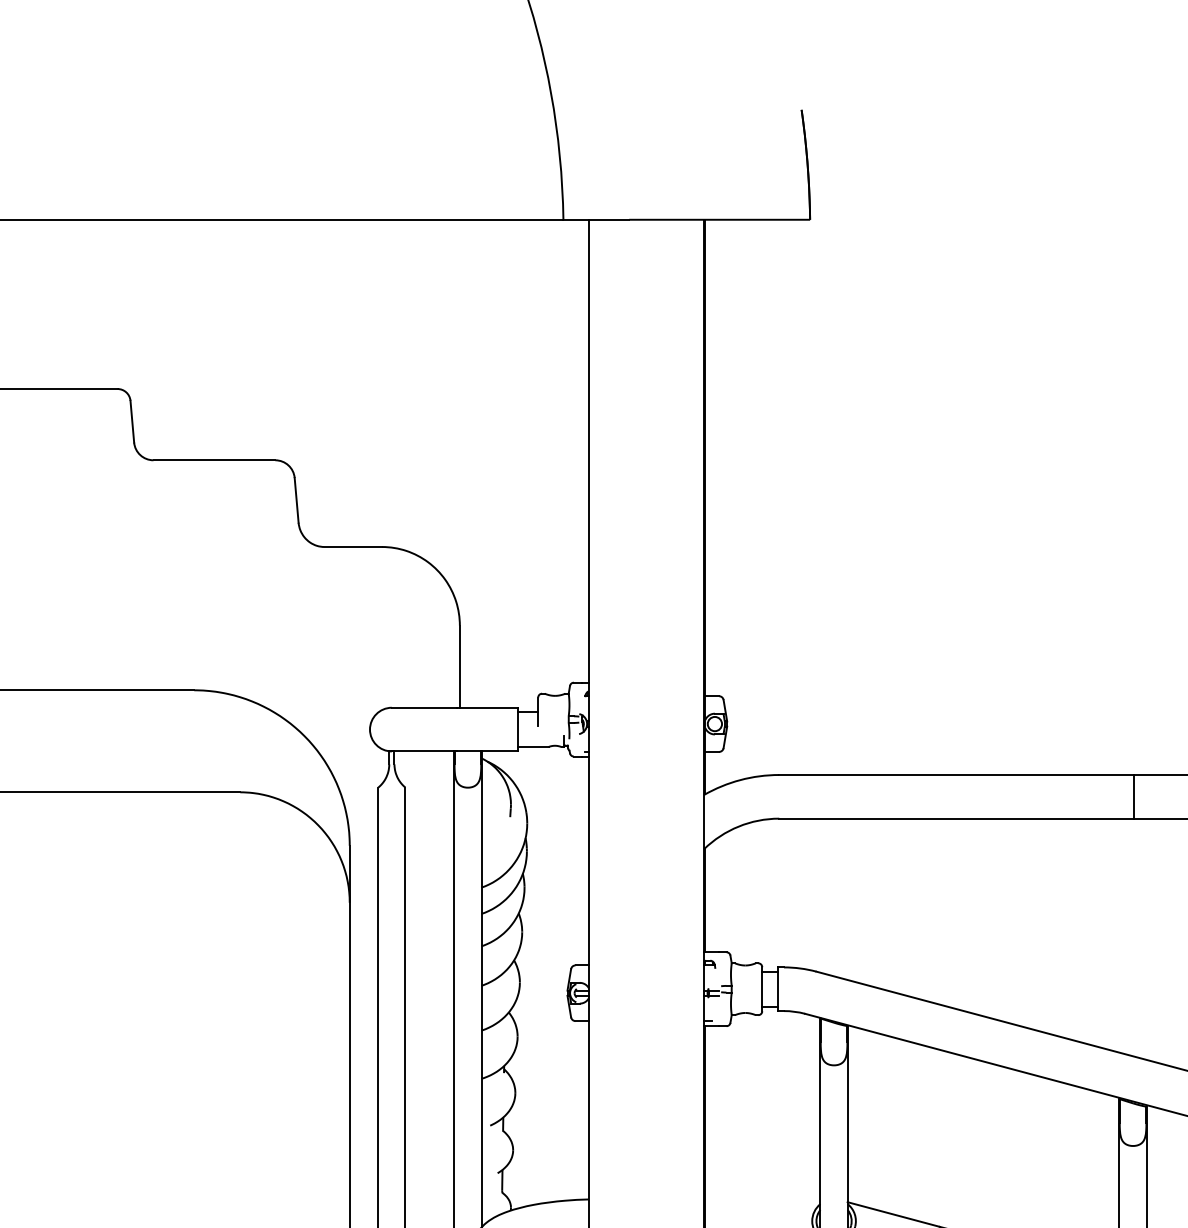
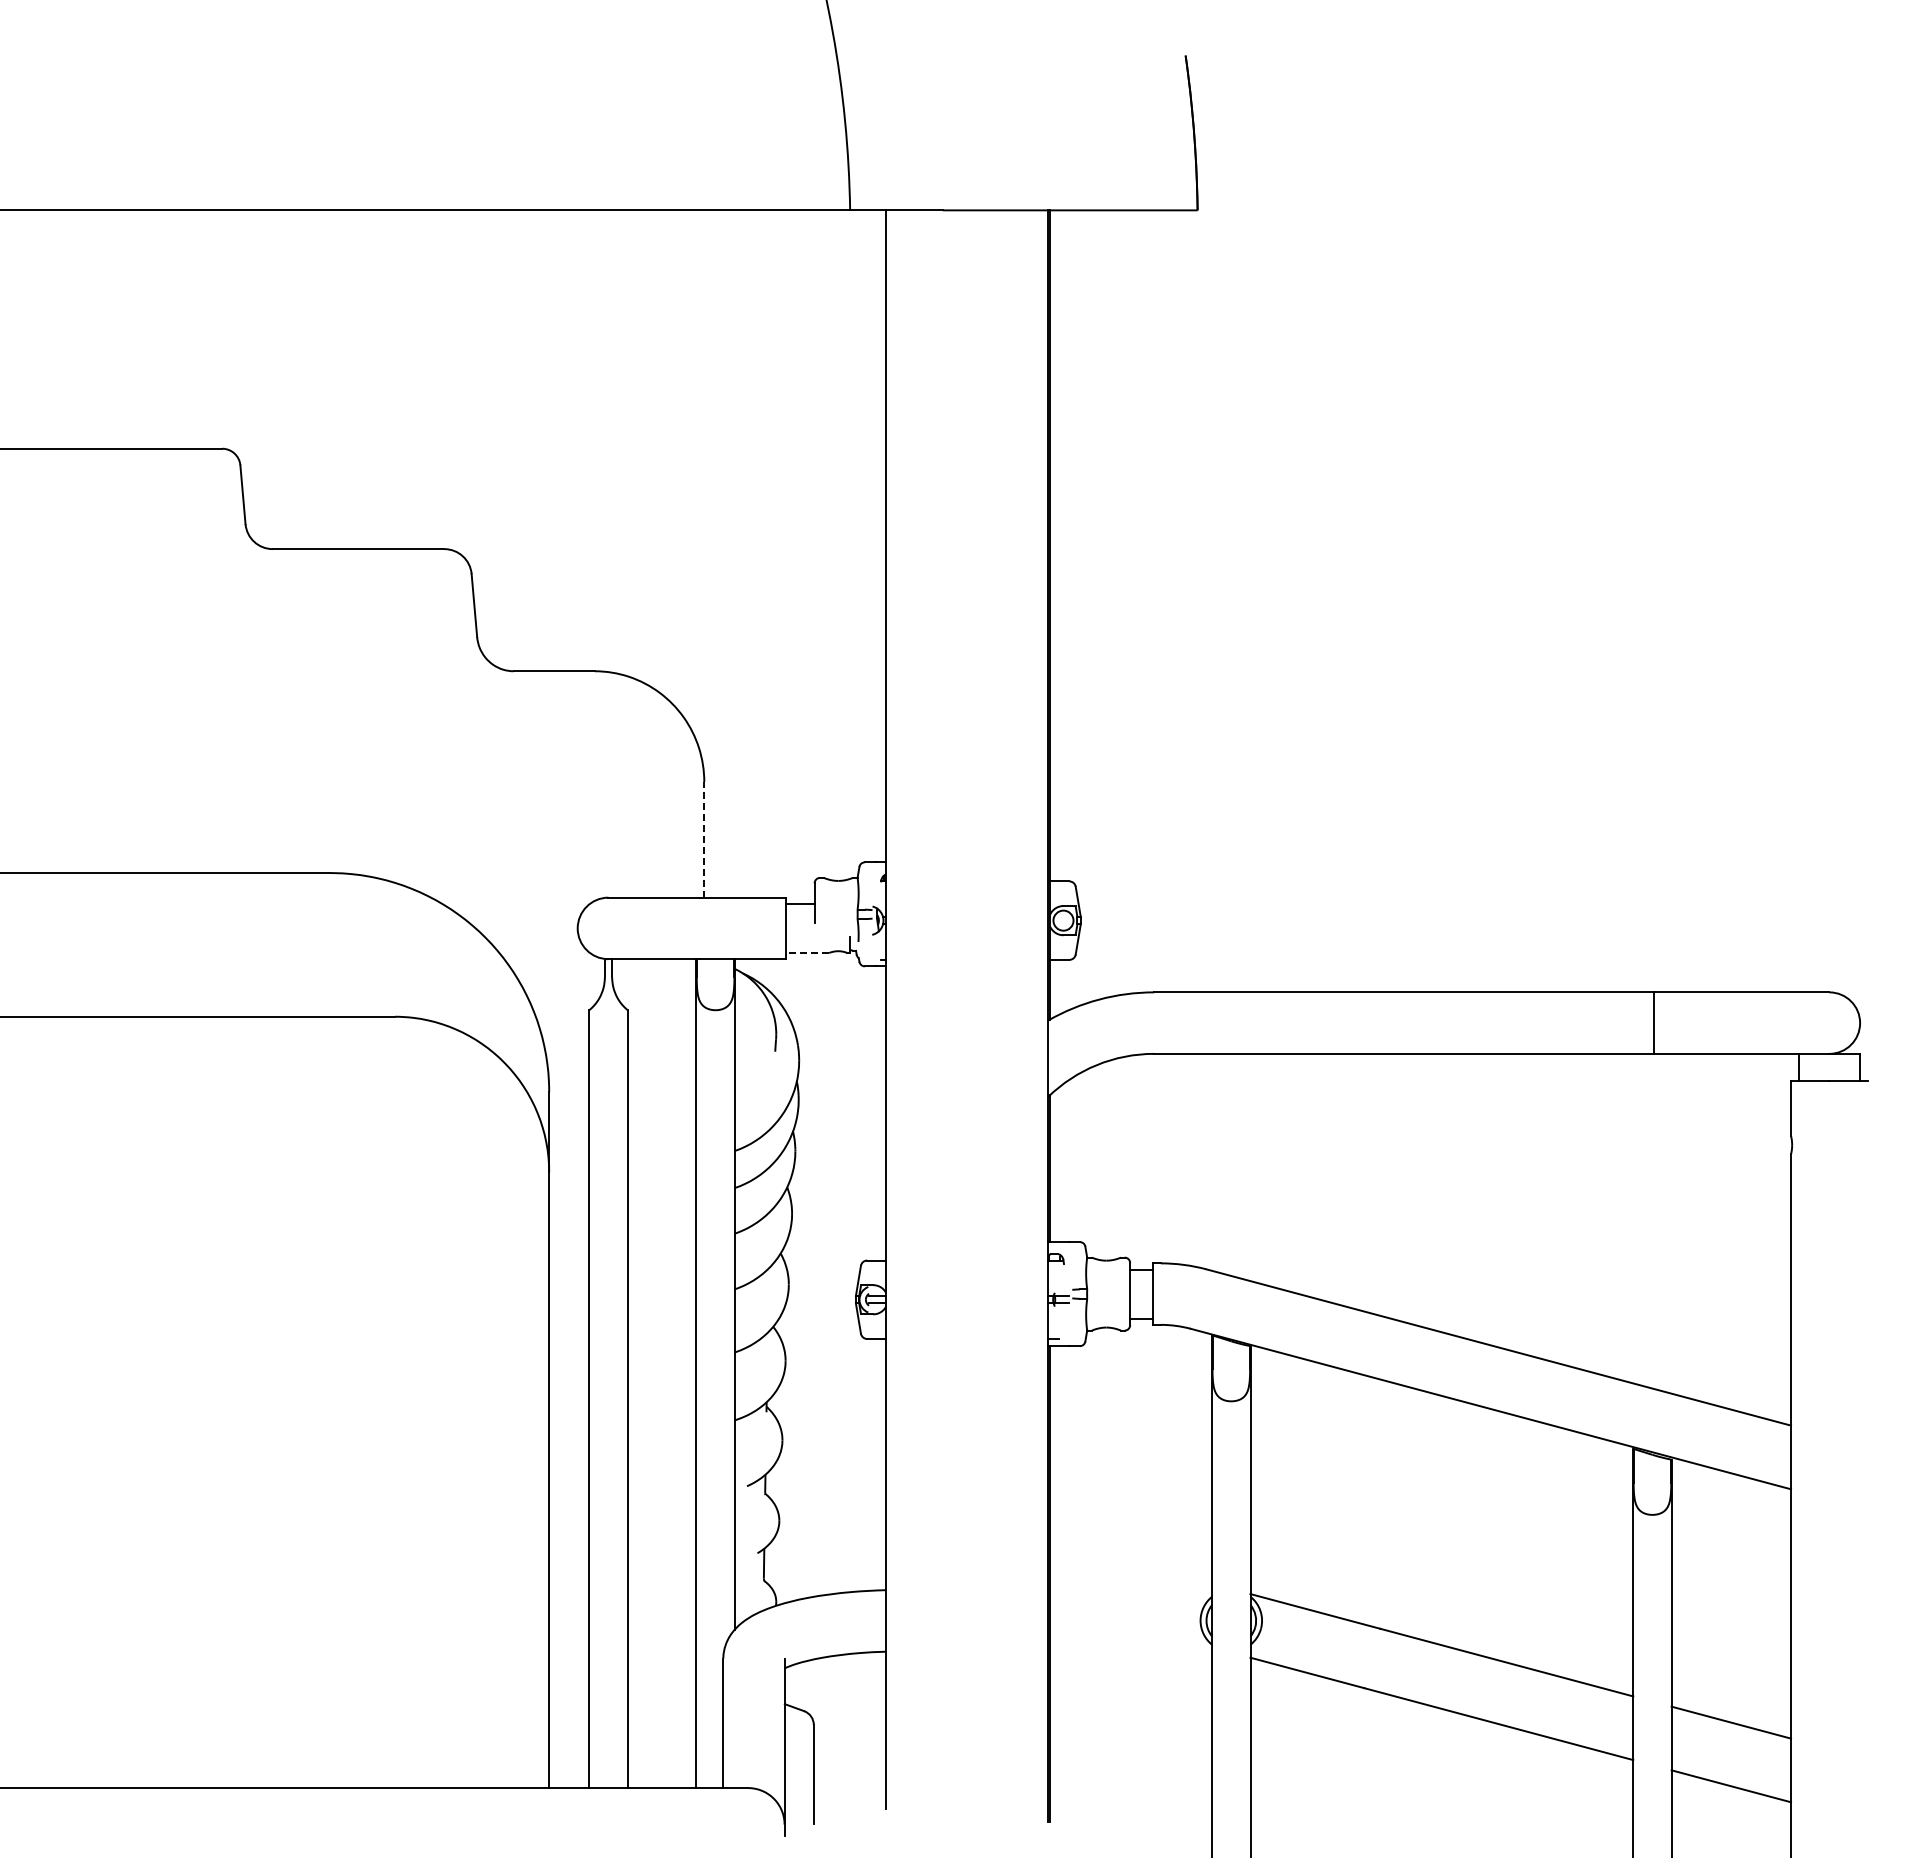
line: (460, 666) -> (704, 839), solid -> dashed
line: (533, 746) -> (807, 952), solid -> dashed

